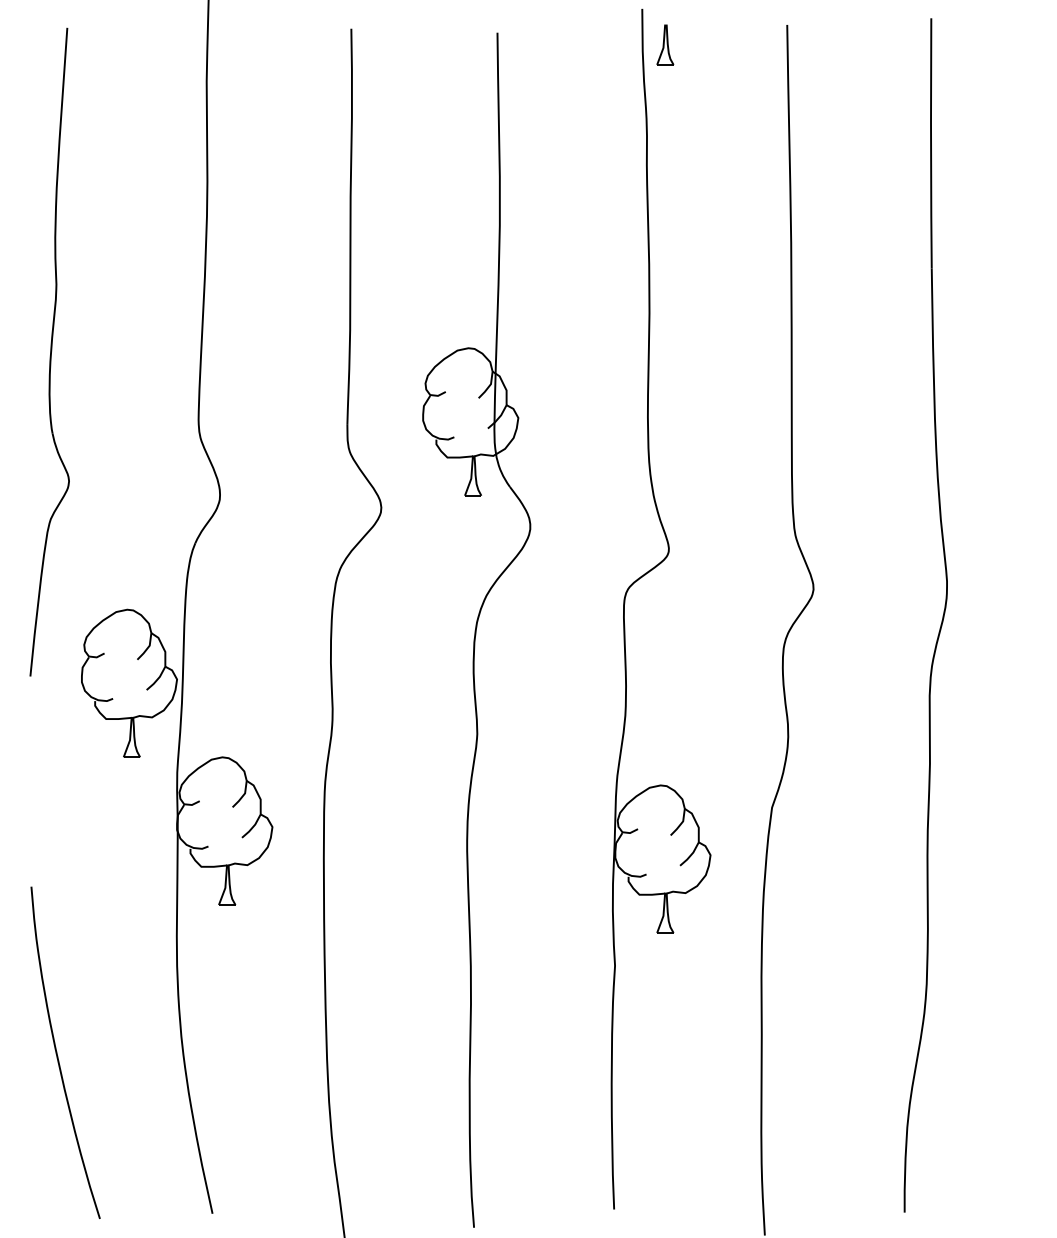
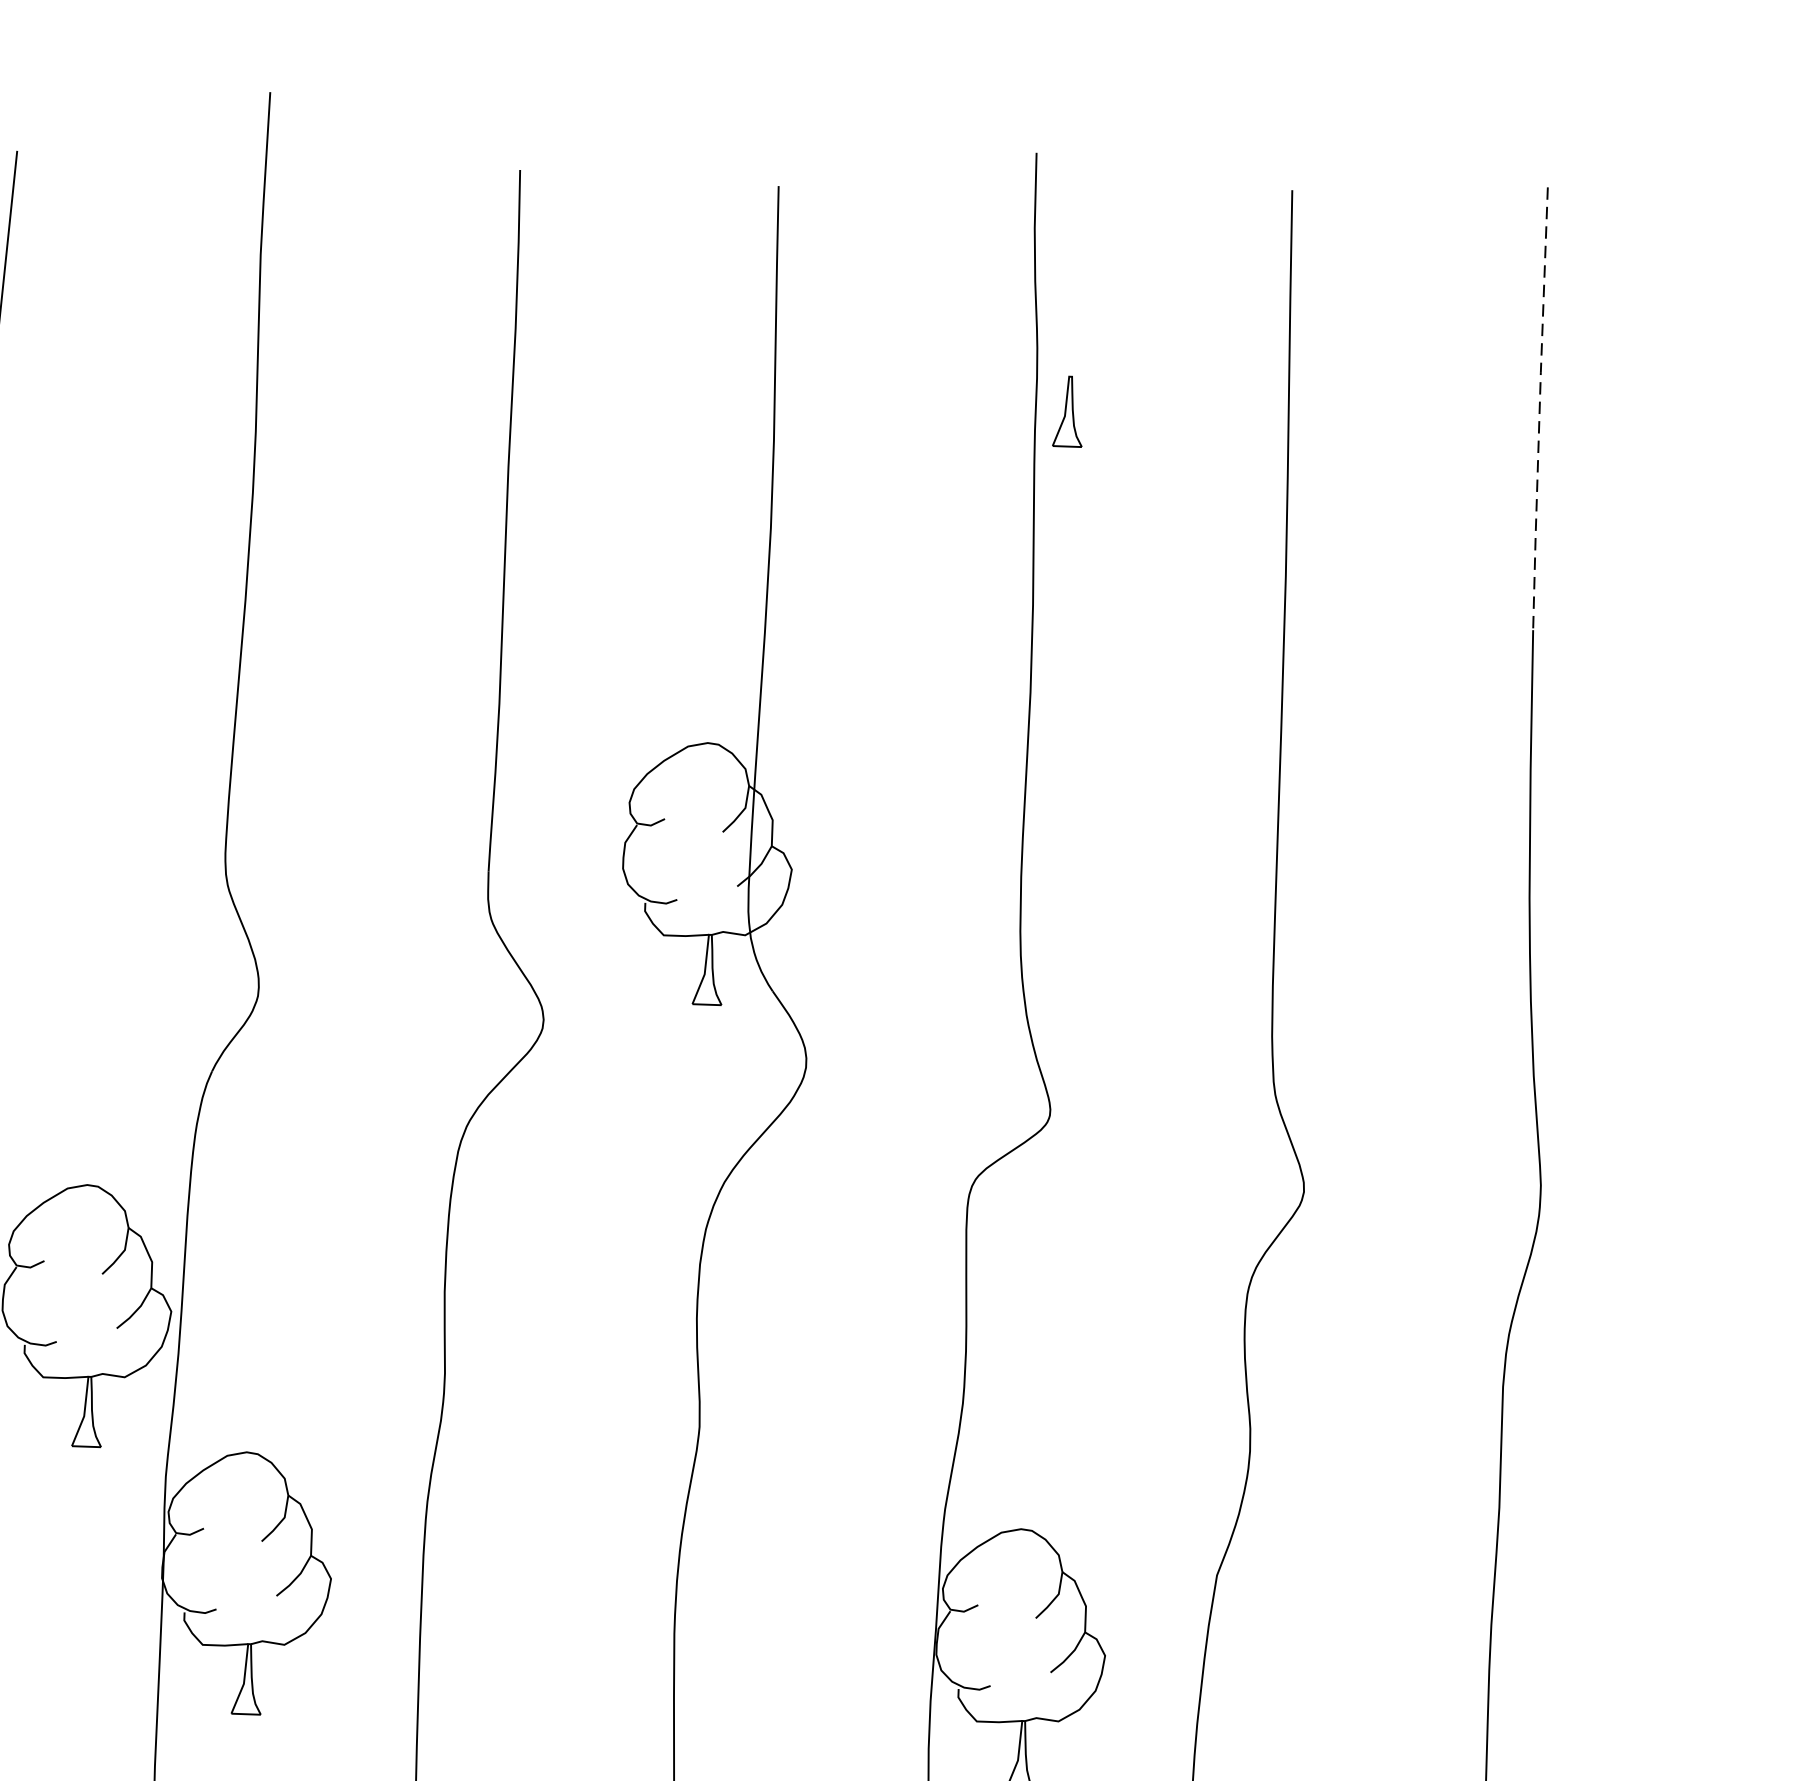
part: (665, 44) -> (1068, 410), moved
line: (931, 143) -> (1540, 409), solid -> dashed

